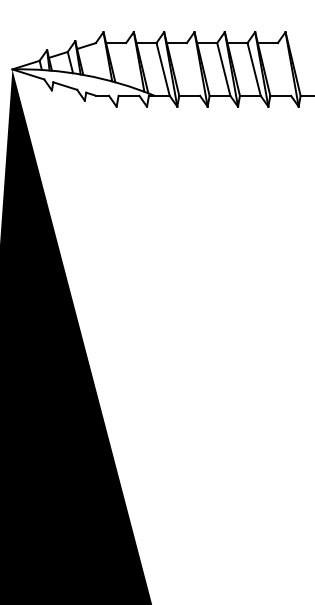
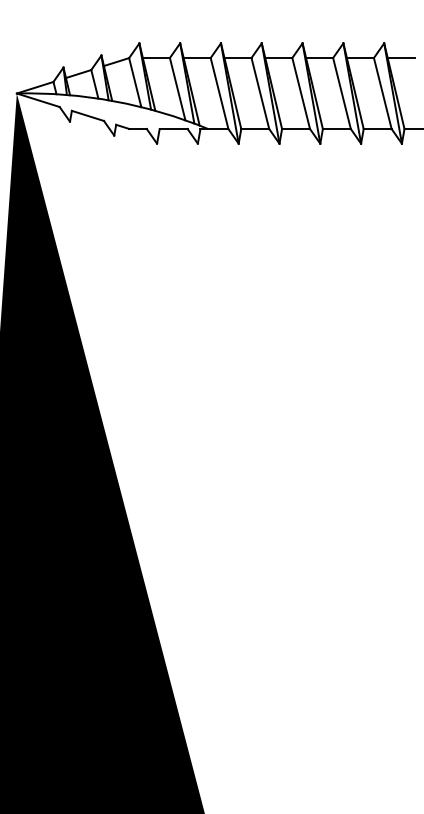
line: (297, 43) -> (400, 58), added
line: (100, 61) -> (135, 82), added
line: (131, 66) -> (177, 89), added
line: (193, 69) -> (260, 93), added
line: (284, 69) -> (382, 93), added

